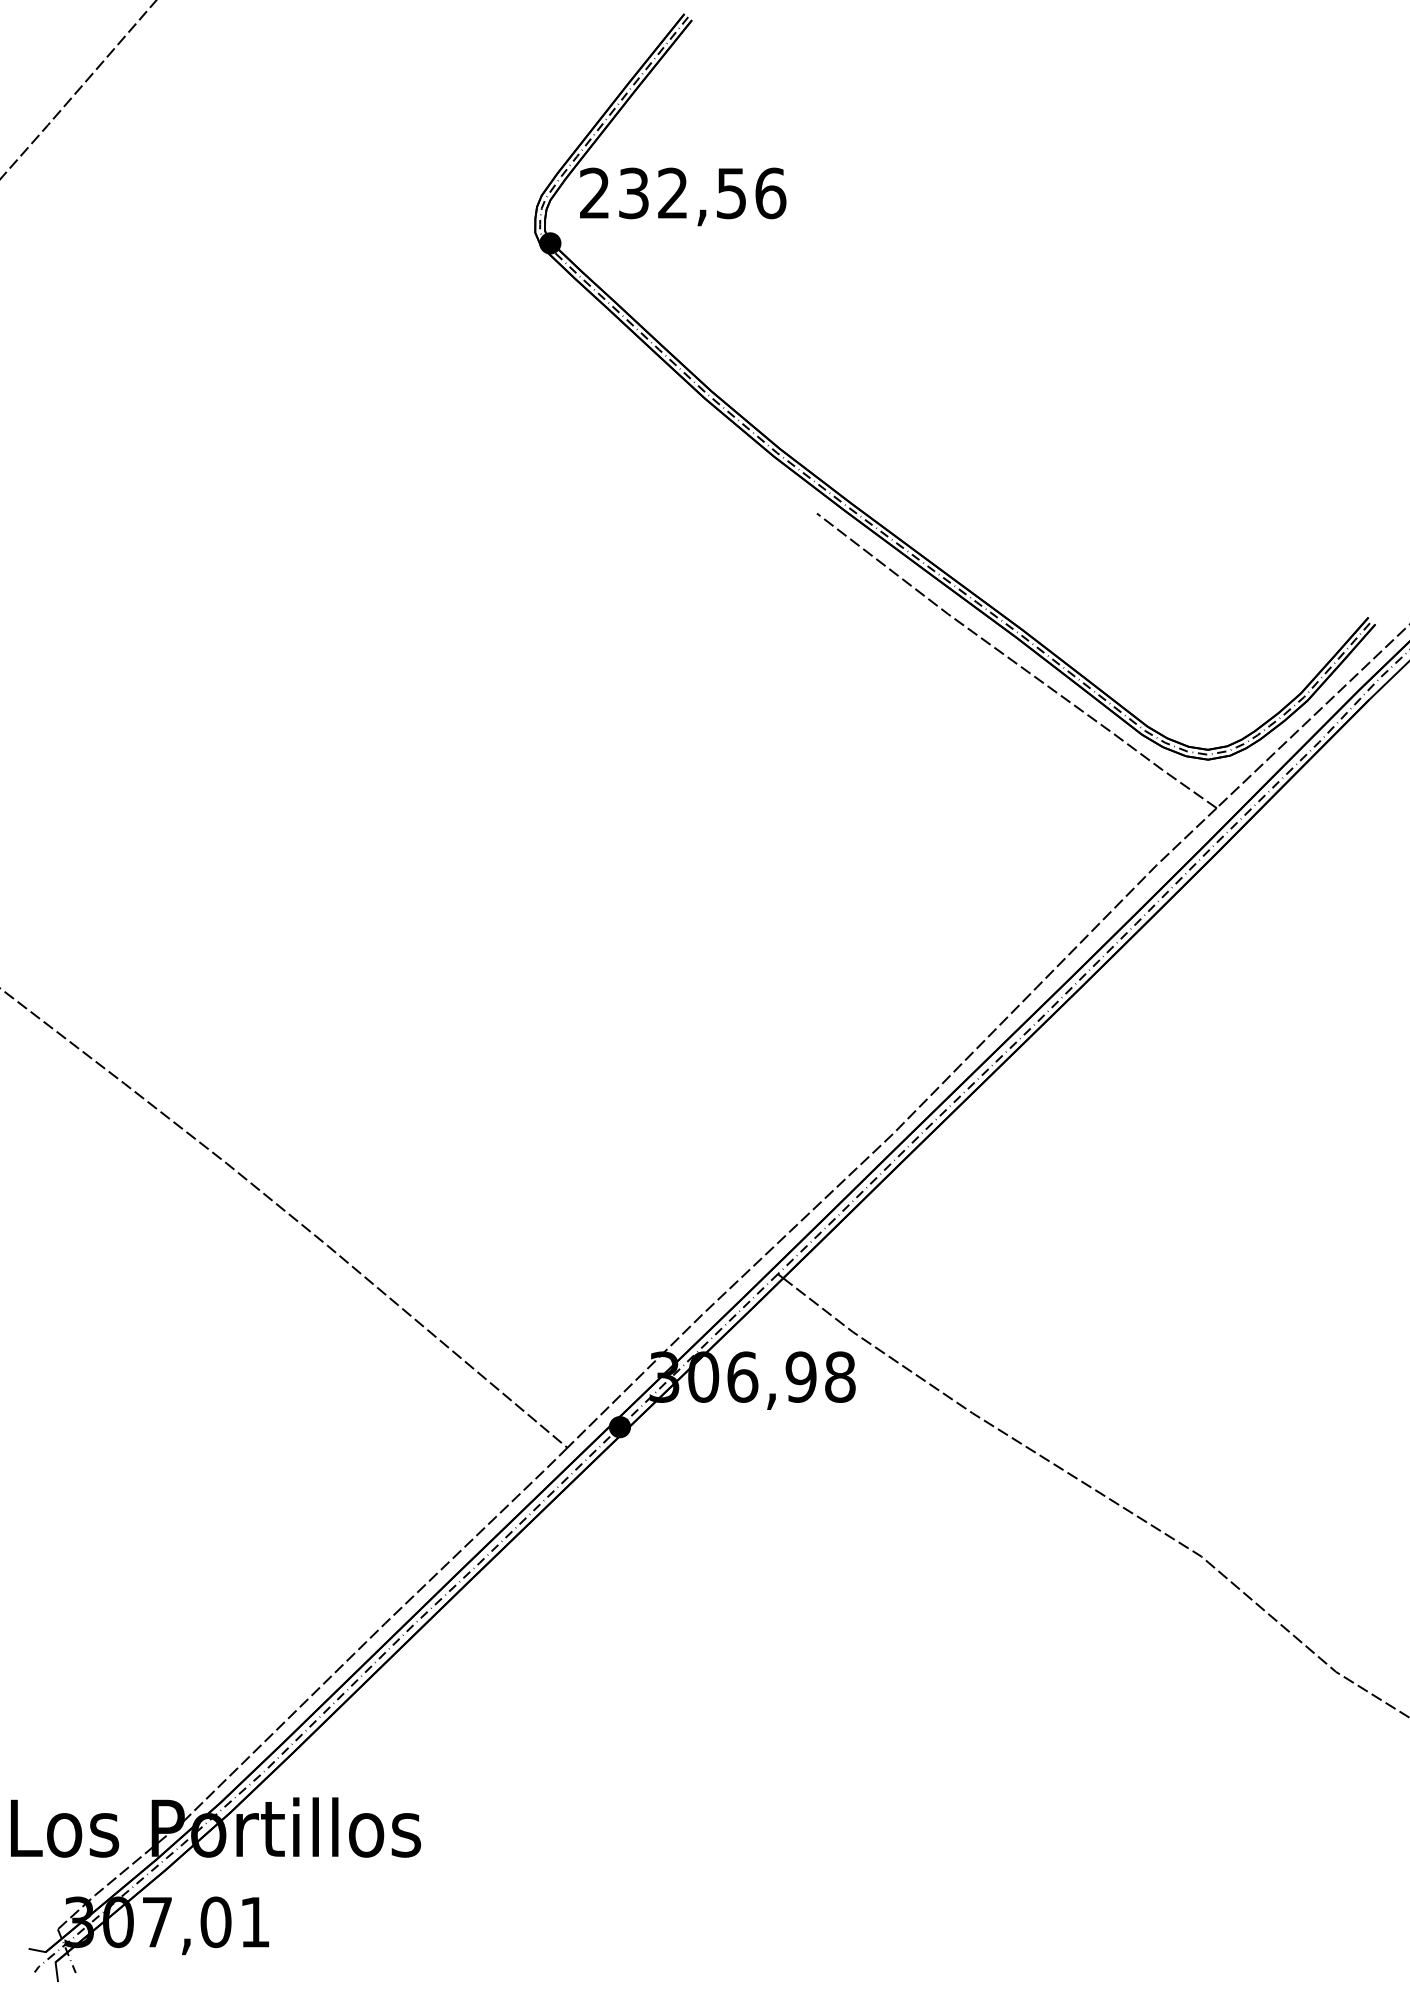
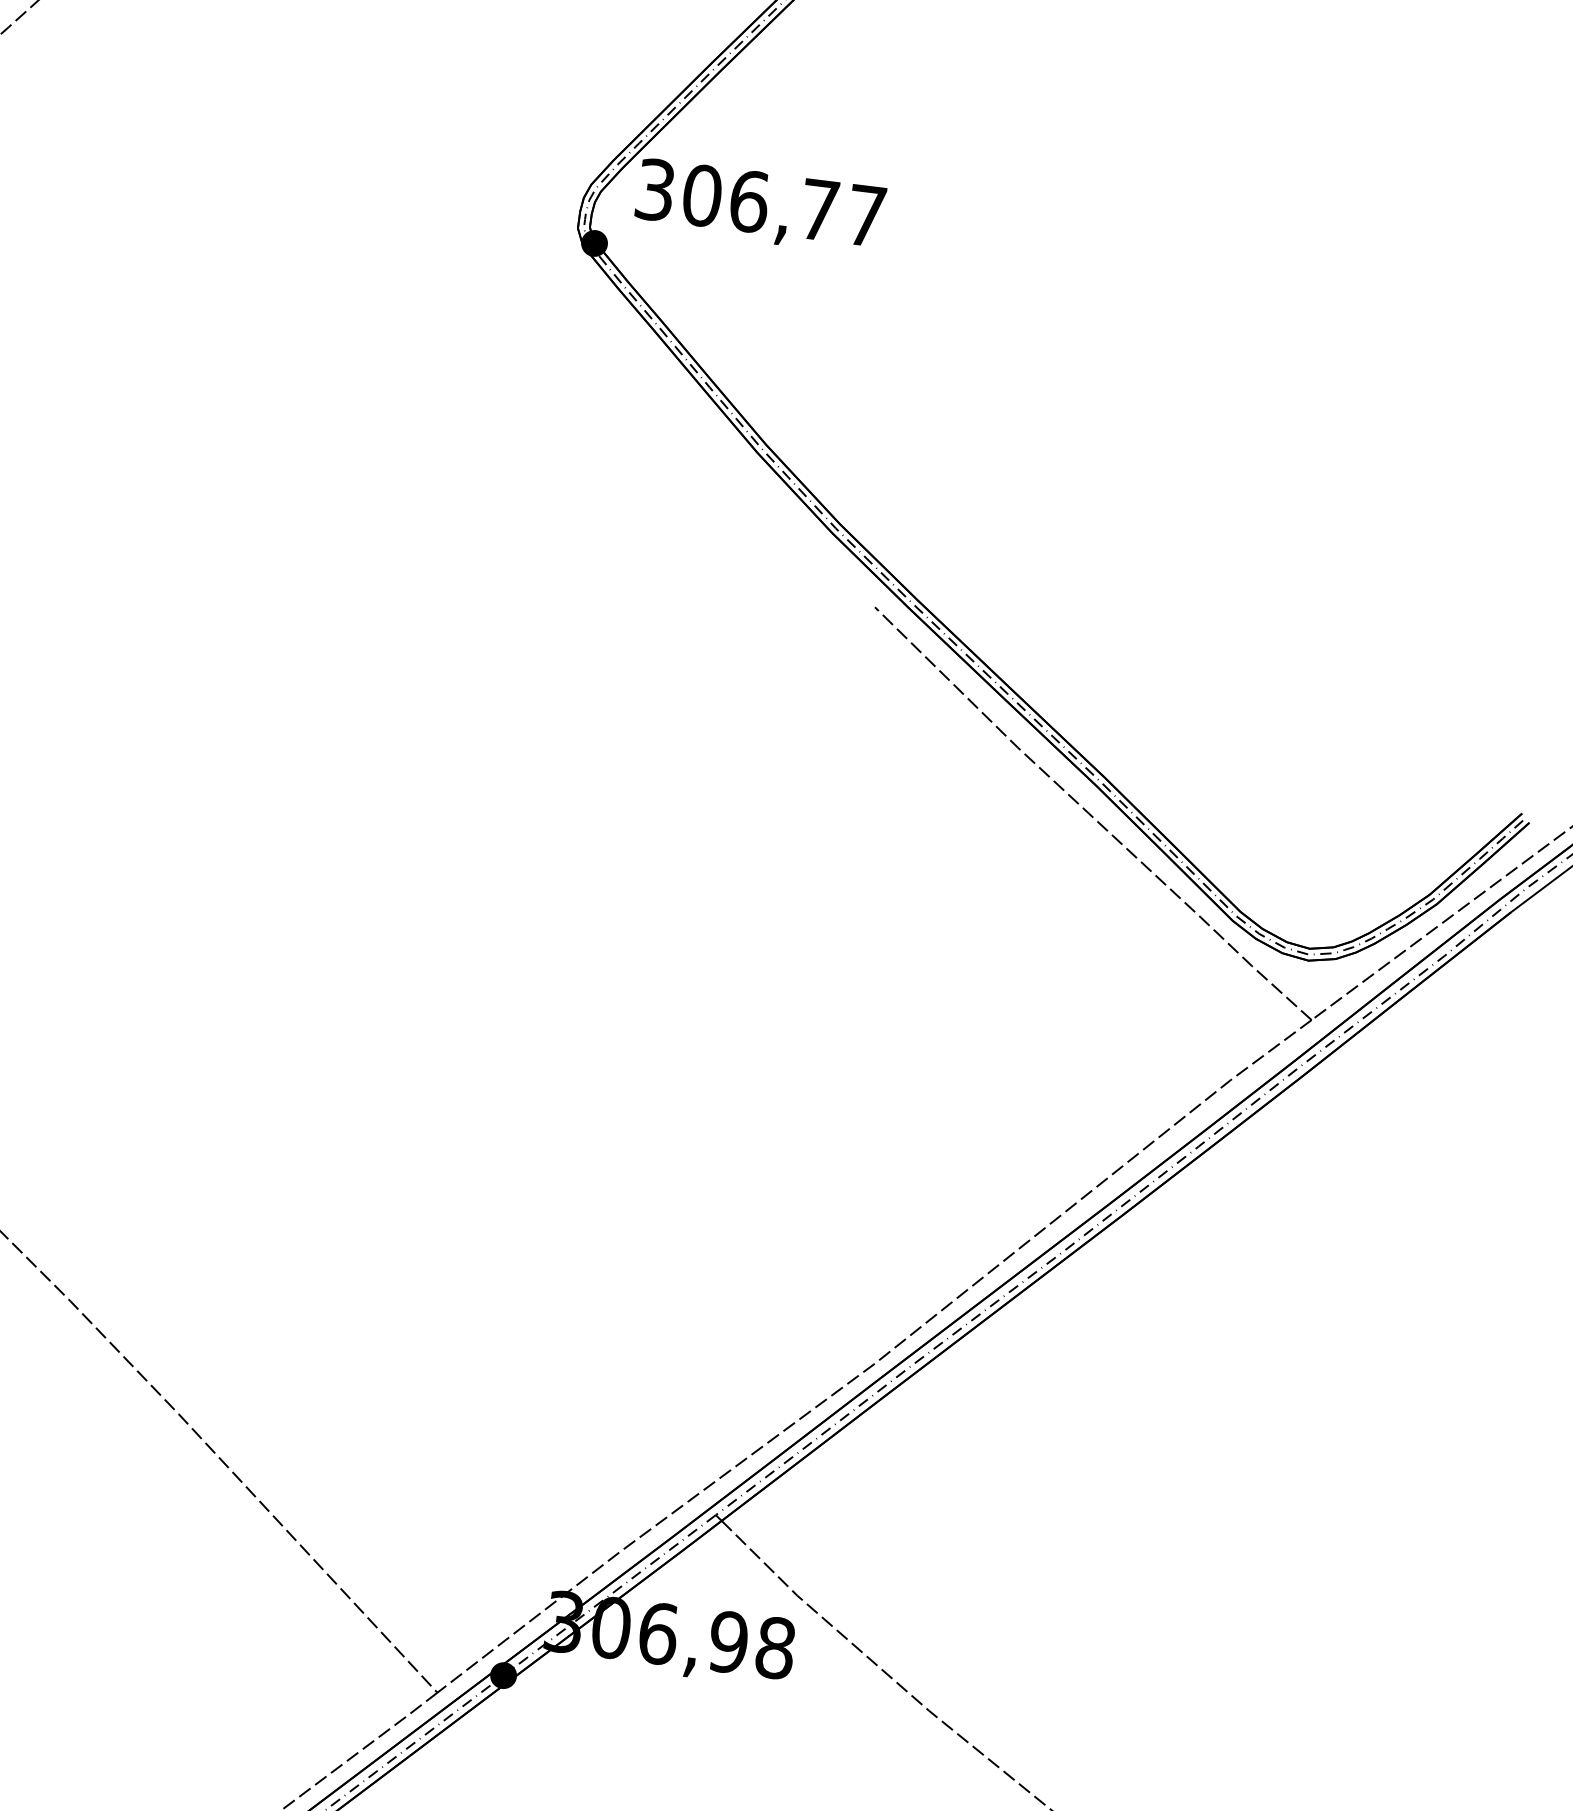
text: (683, 193) -> (761, 203), 232,56 -> 306,77

